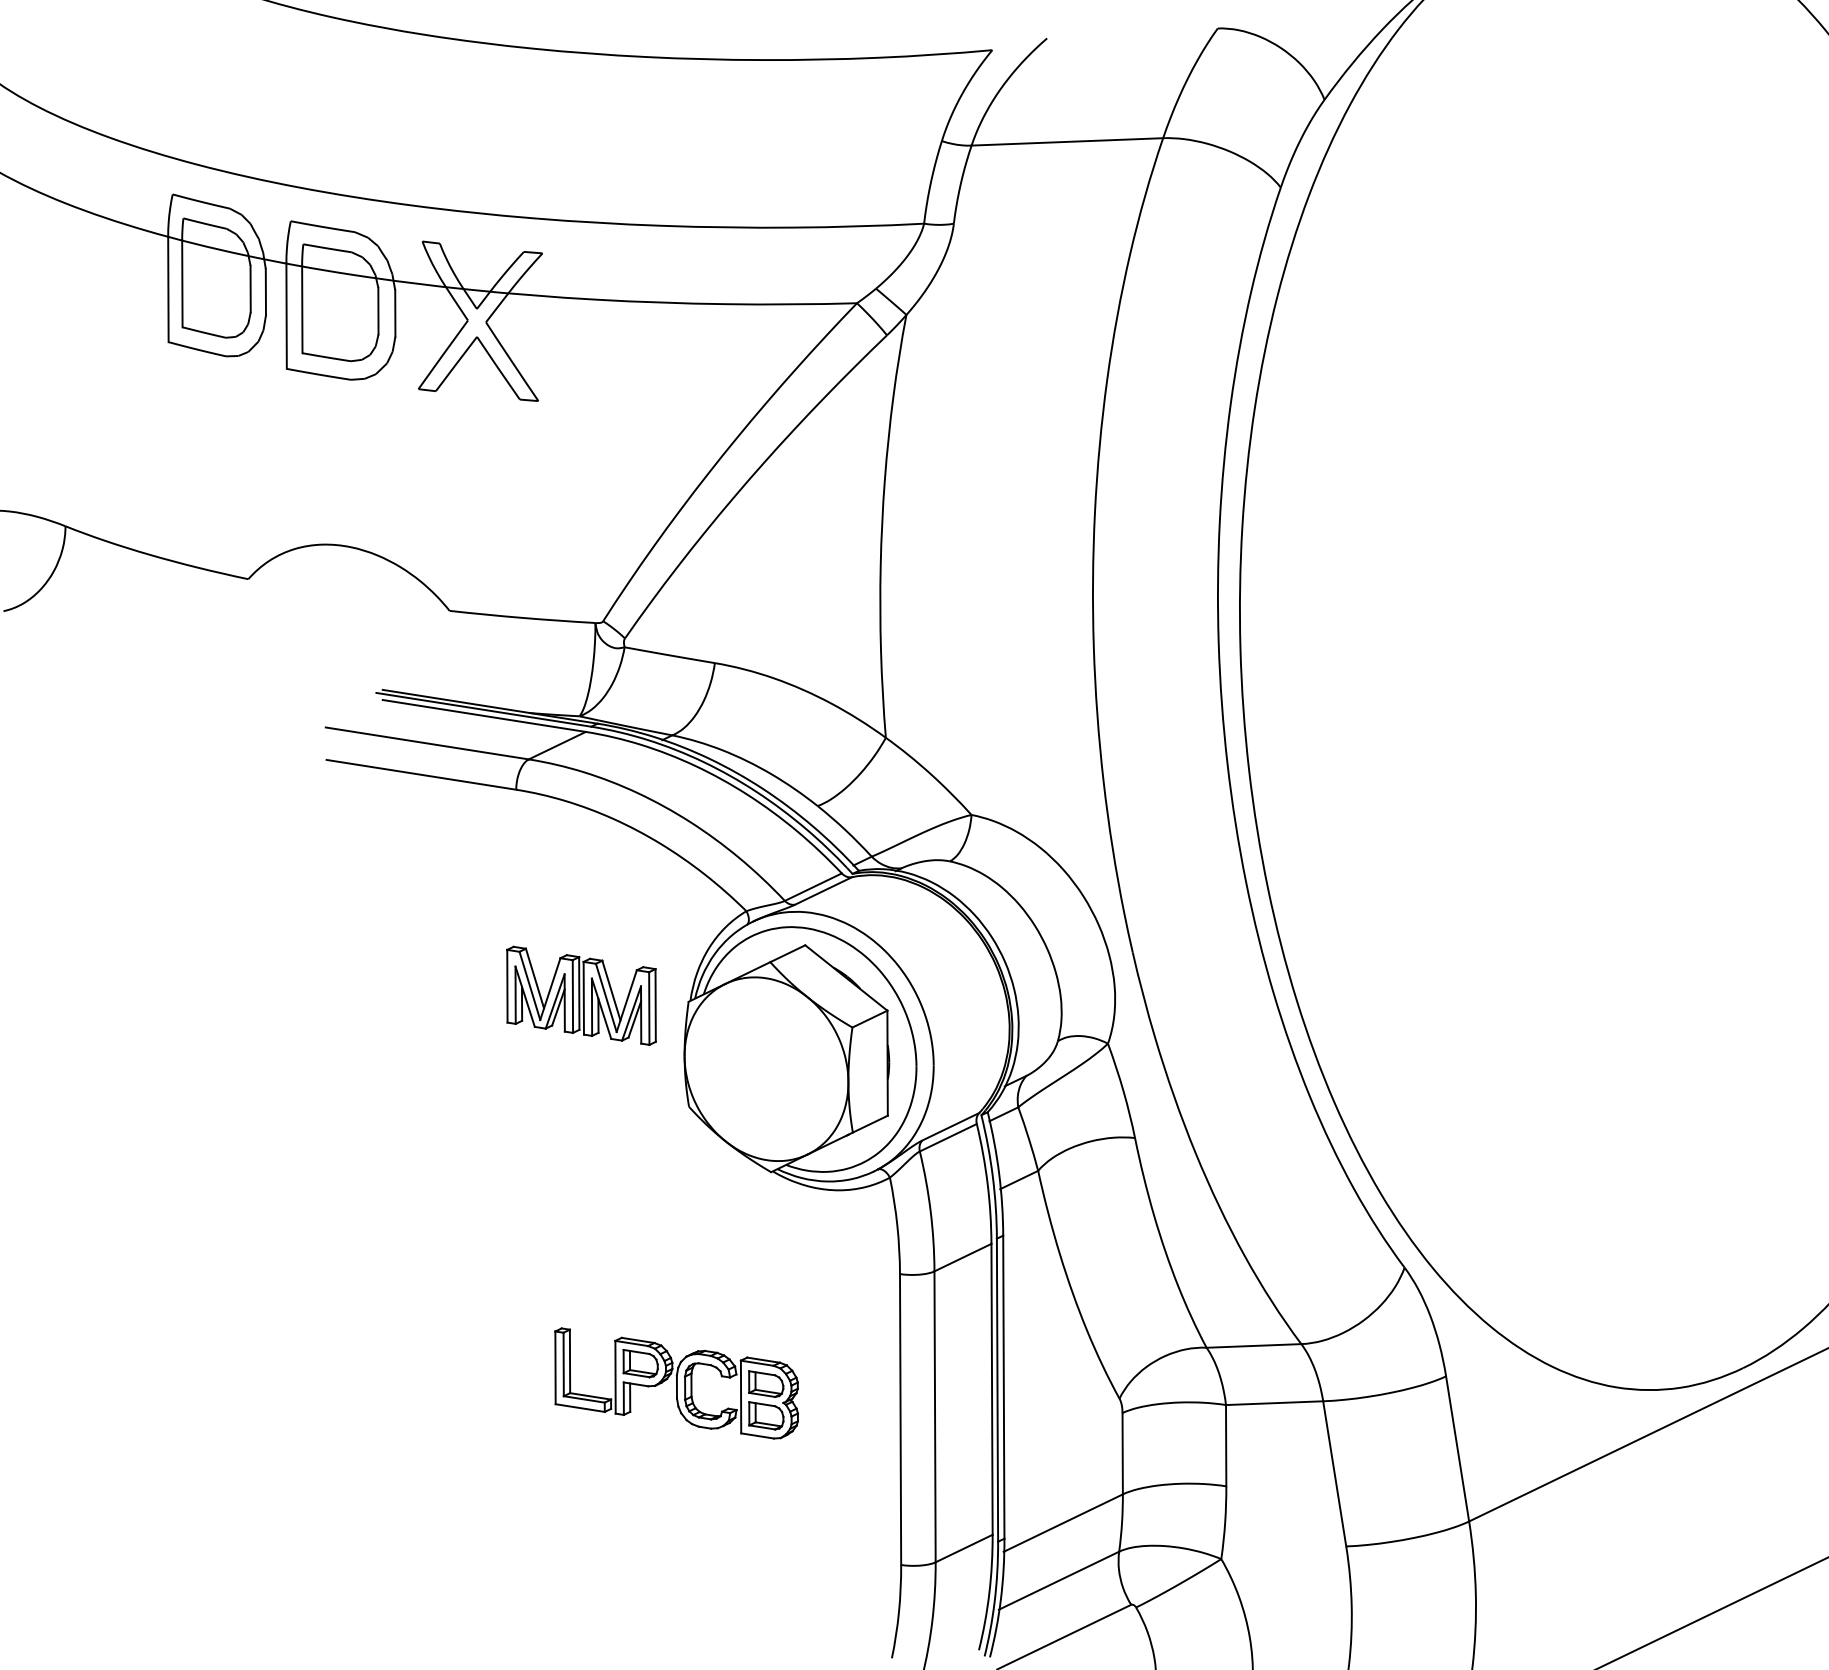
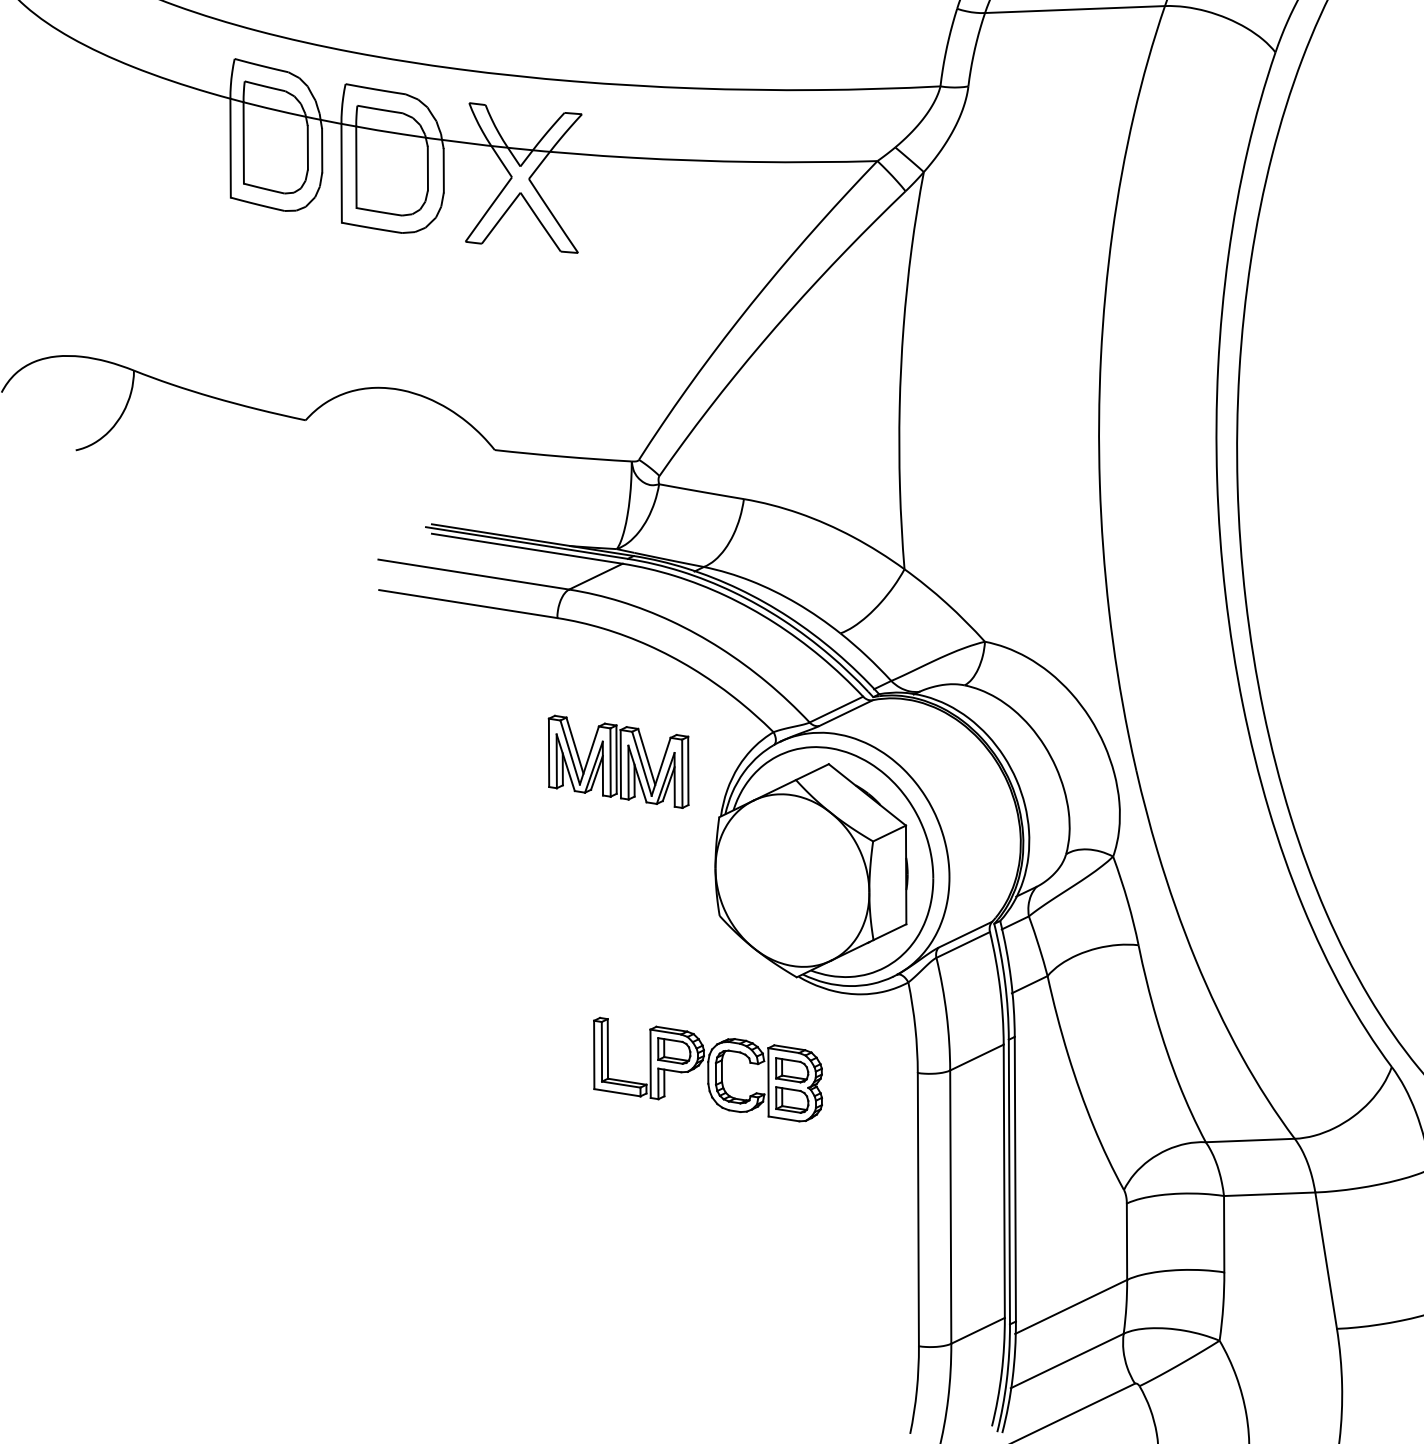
part: (581, 995) -> (618, 761), moved
part: (676, 1383) -> (707, 1069), moved

